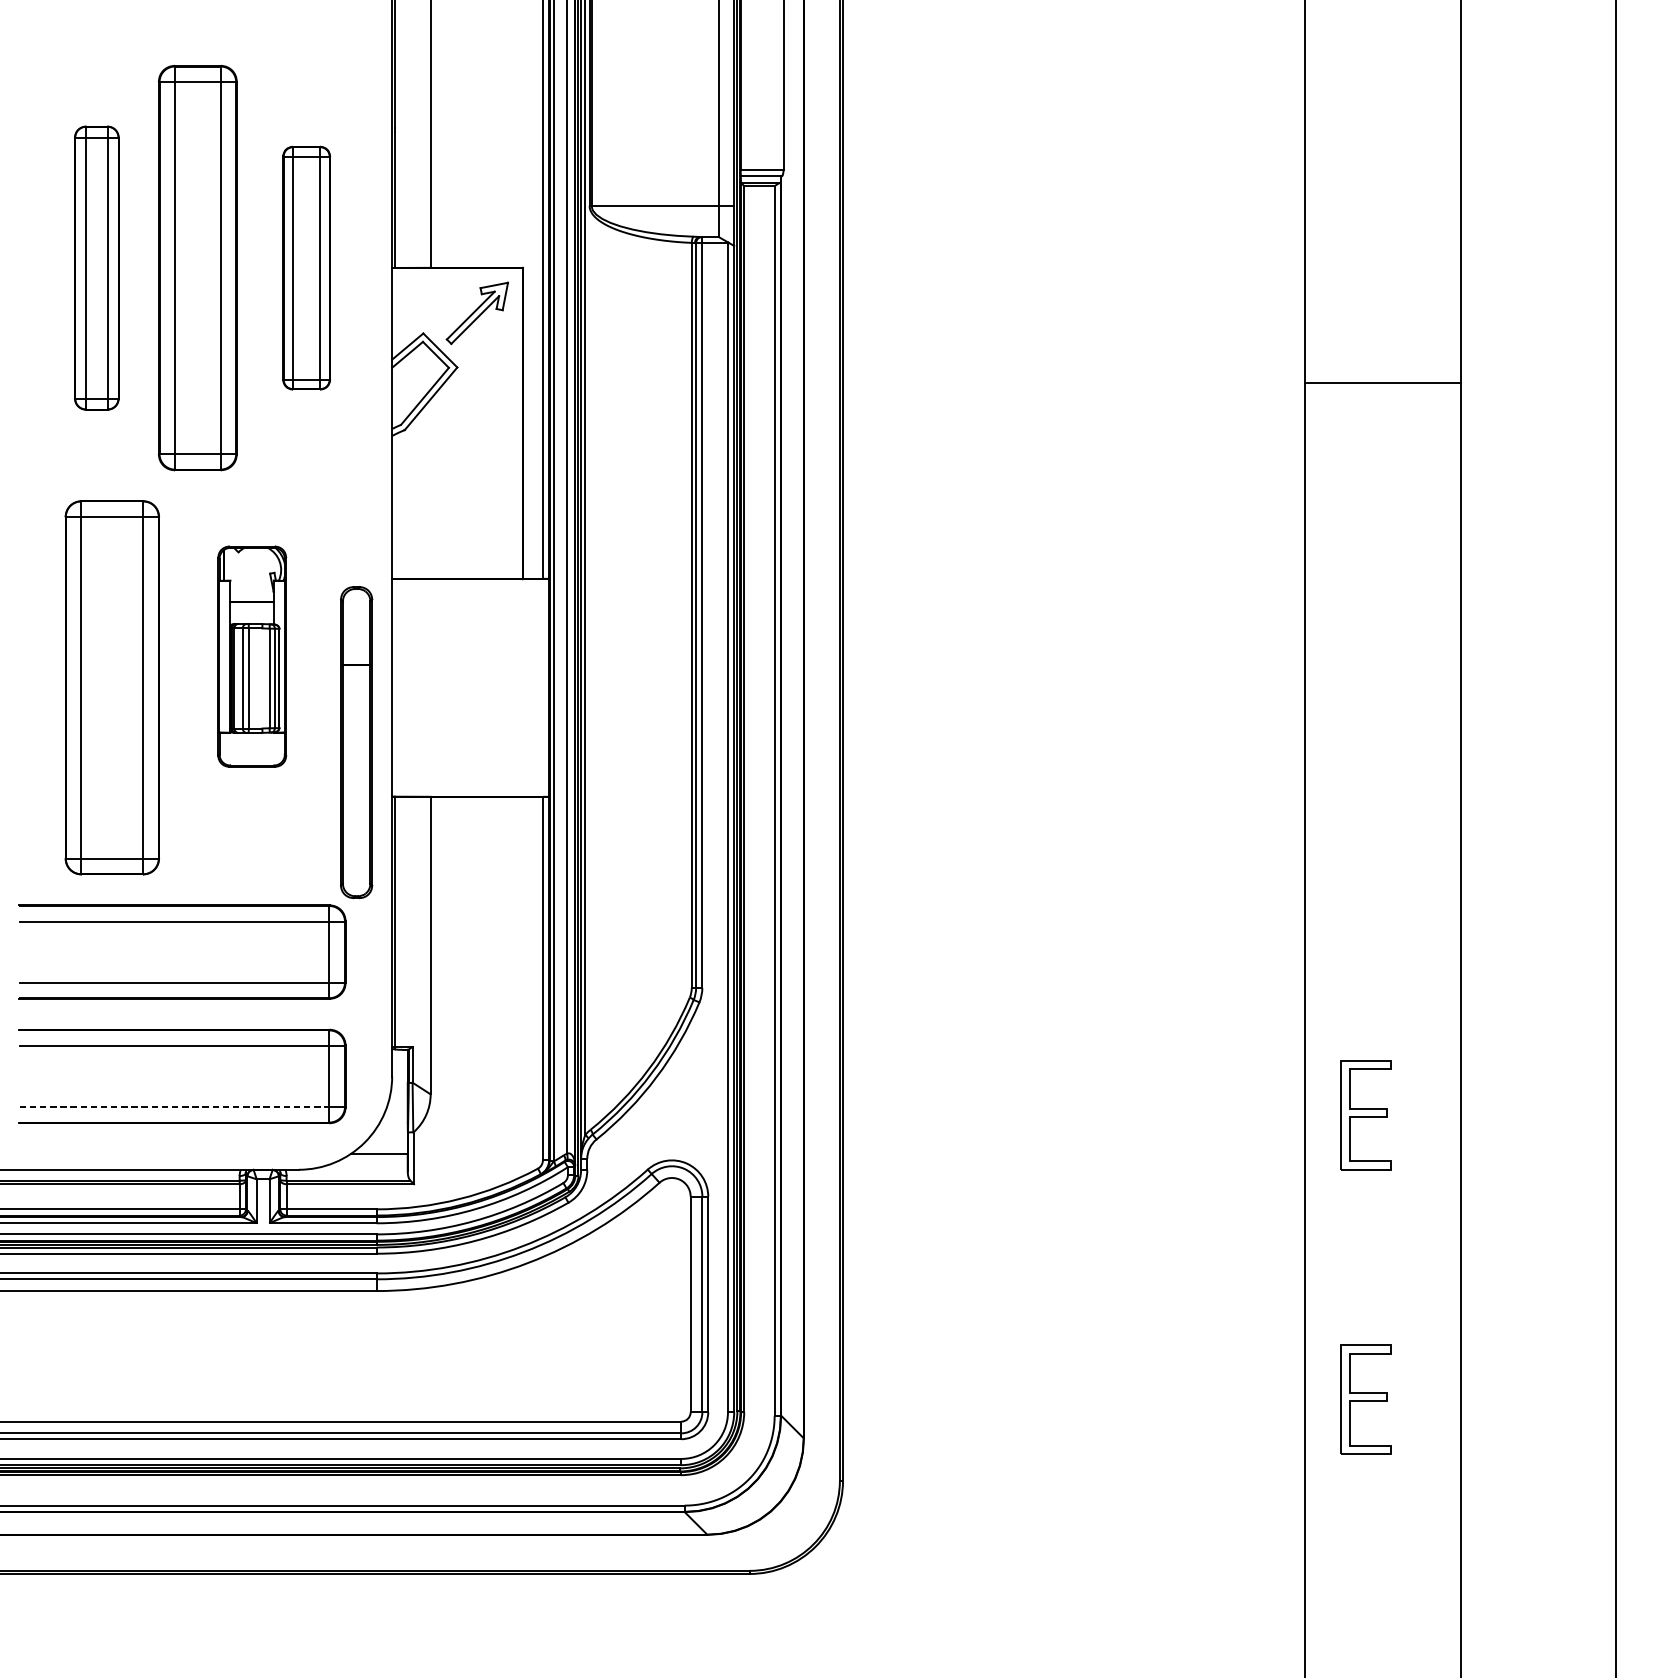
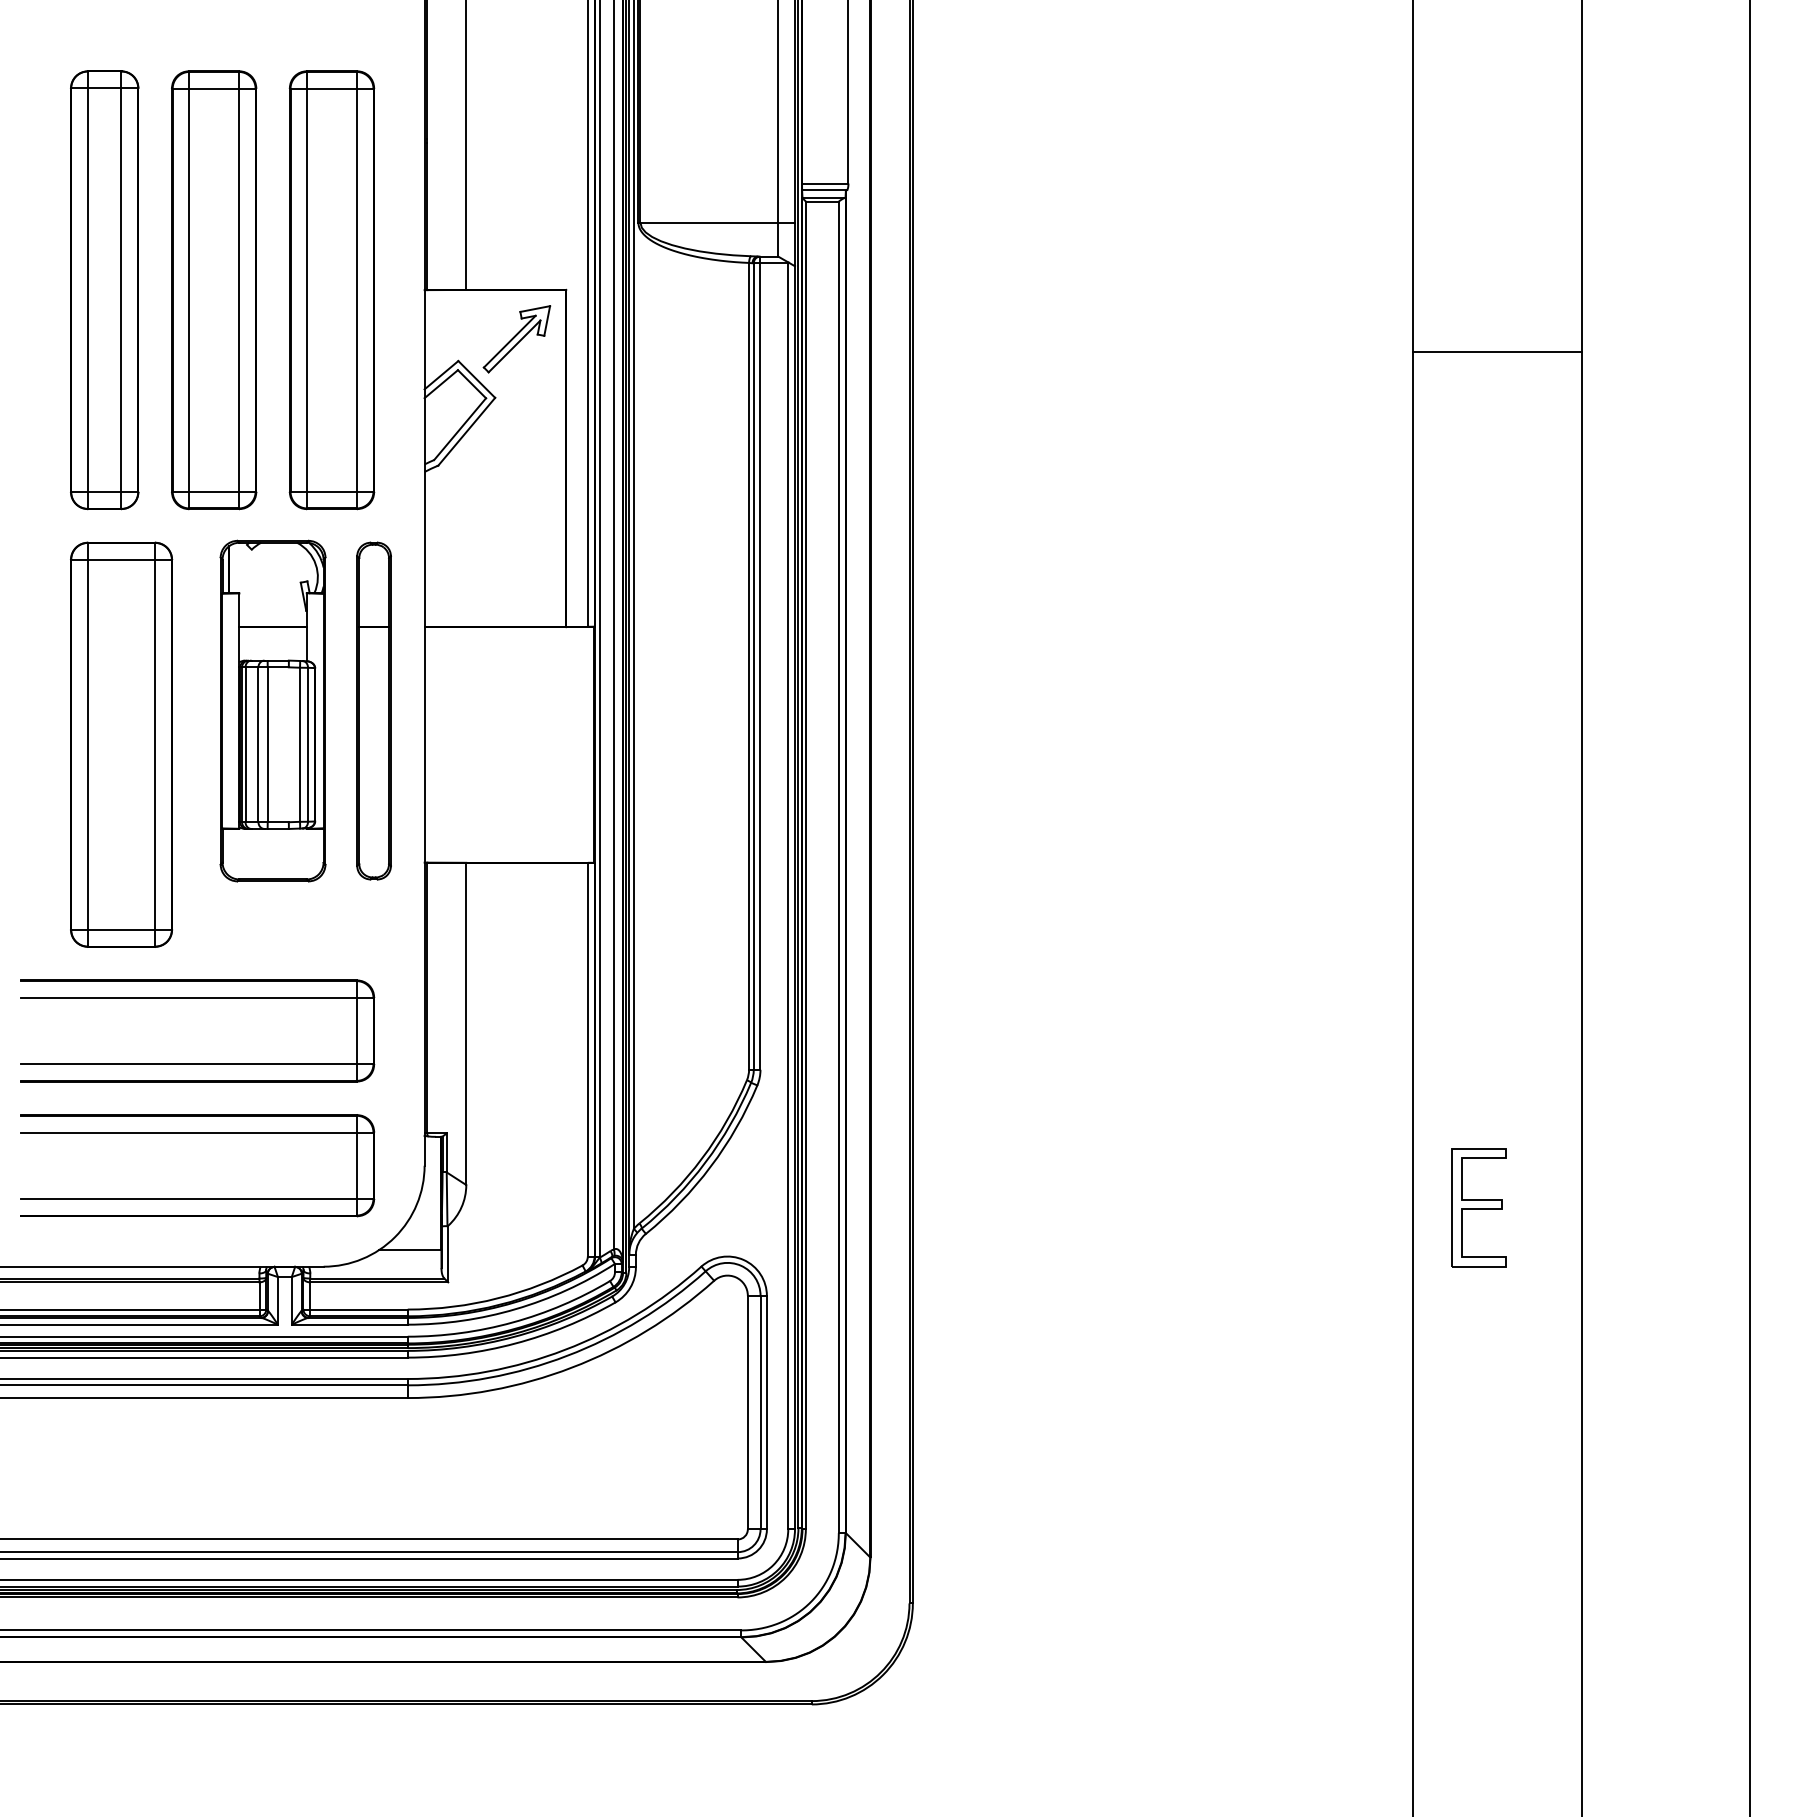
part: (96, 268) -> (104, 290), size x1.43
part: (306, 268) -> (331, 290), size x1.67
line: (1382, 383) -> (1497, 352), moved
part: (251, 656) -> (272, 710), size x1.43
part: (356, 742) -> (373, 710), moved
line: (174, 1106) -> (188, 1198), dashed -> solid
part: (1365, 1399) -> (1478, 1515), removed

